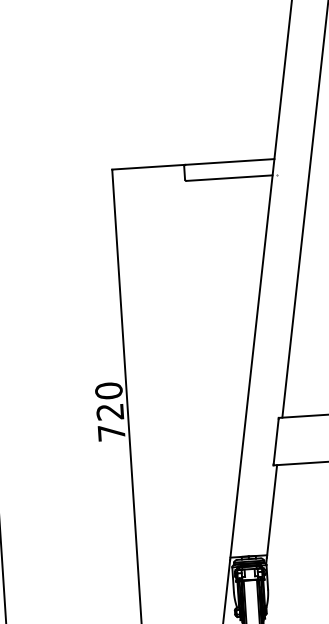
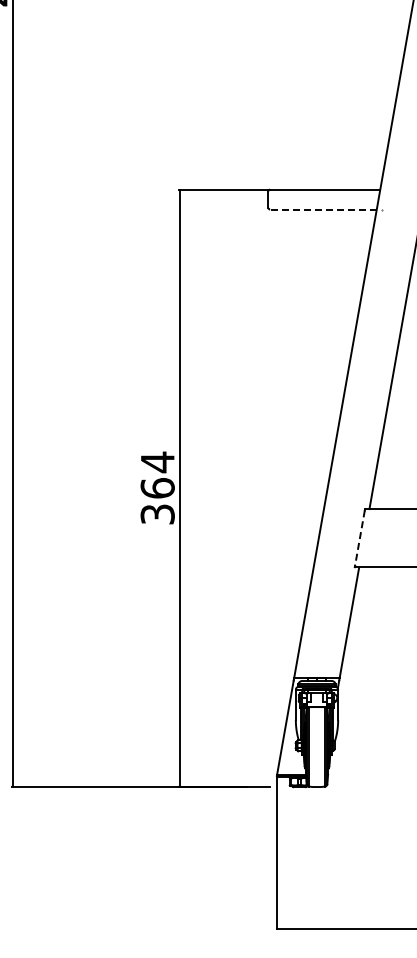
line: (228, 178) -> (322, 209), solid -> dashed
text: (110, 411) -> (157, 487), 720 -> 364
line: (275, 441) -> (359, 538), solid -> dashed

